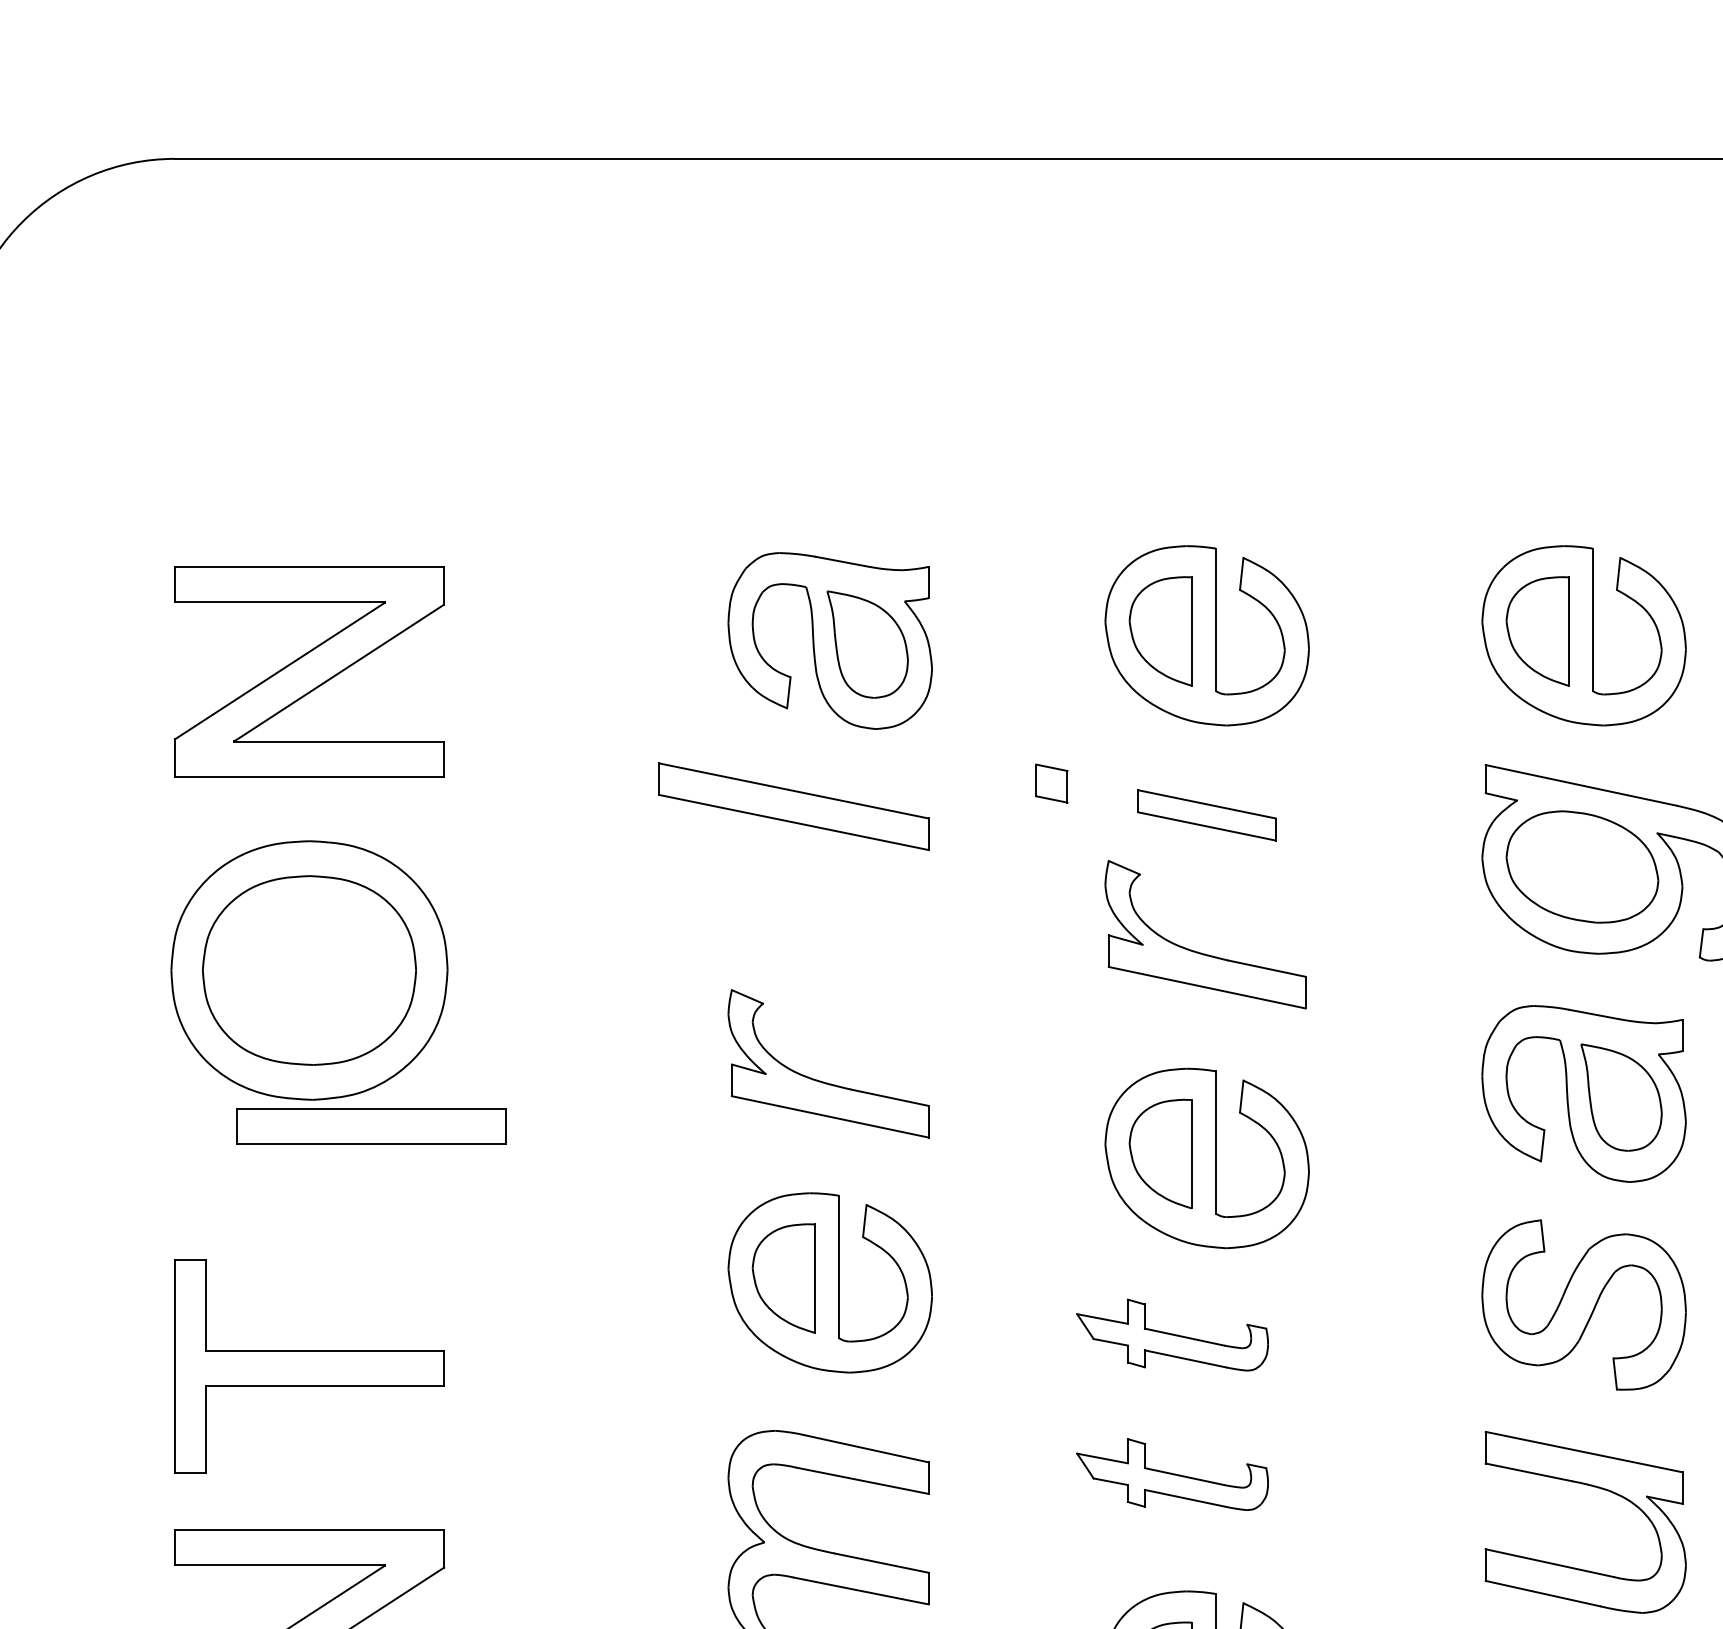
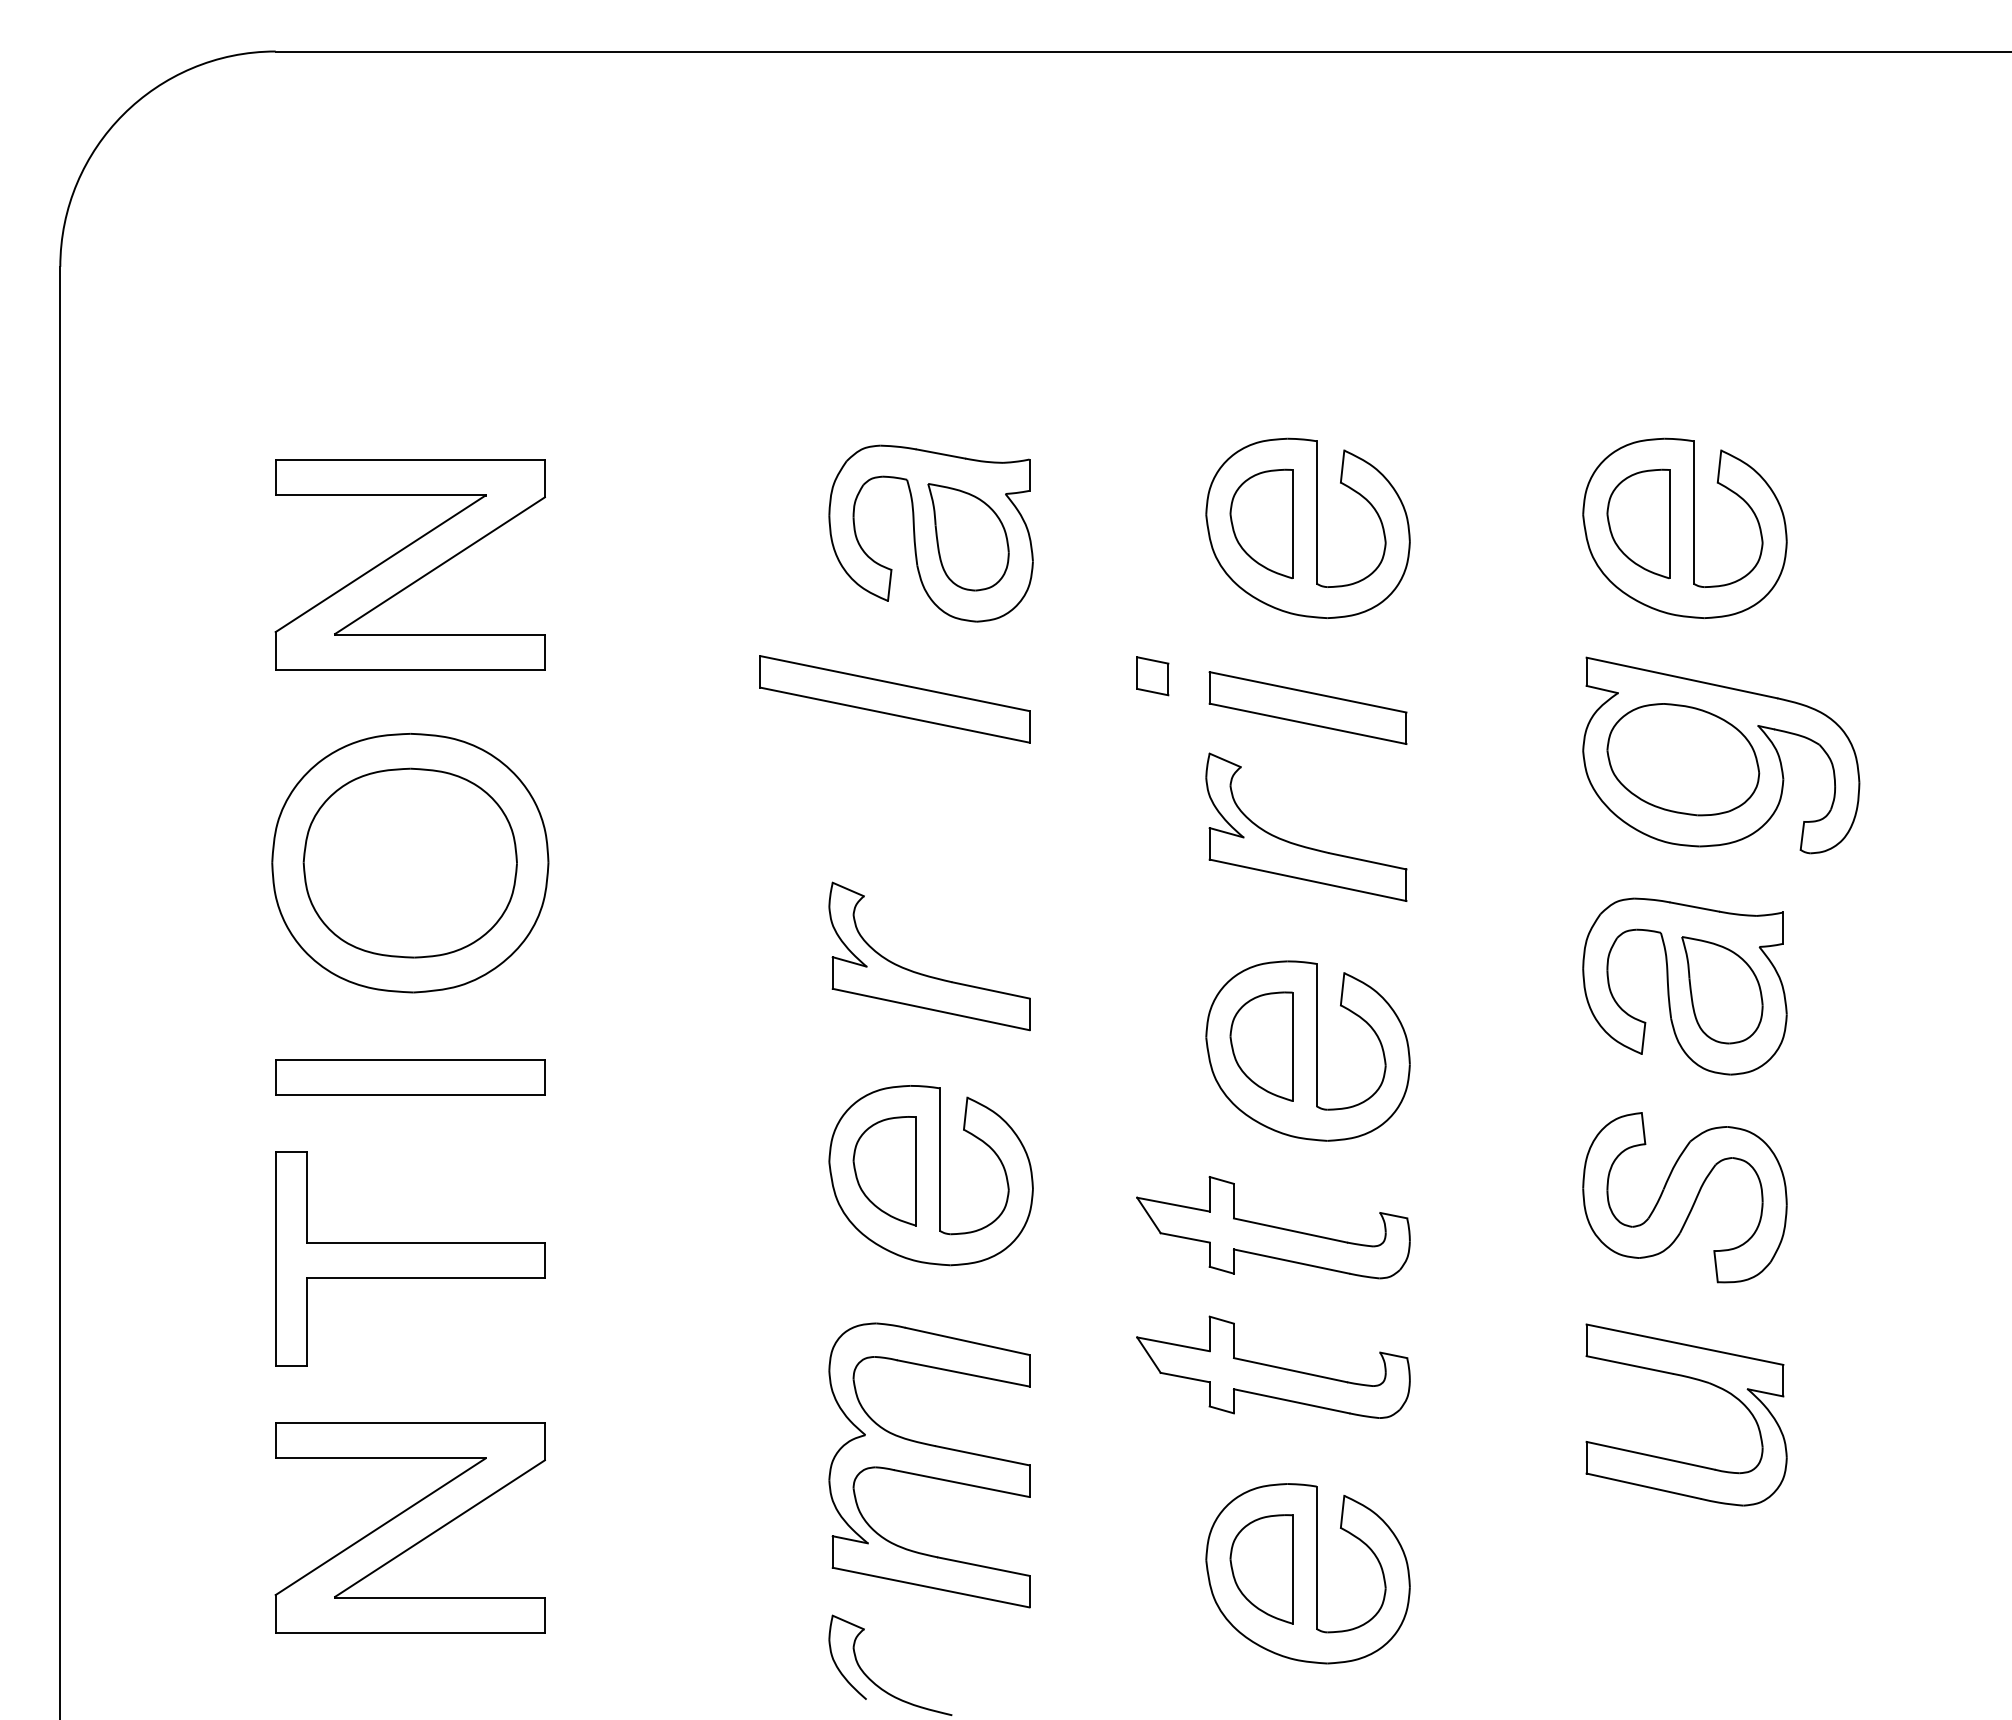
part: (1206, 814) -> (1307, 707), size x1.43
part: (371, 1125) -> (410, 1077), moved
part: (1172, 1334) -> (1273, 1227), size x1.43
part: (1172, 1473) -> (1273, 1366), size x1.43

